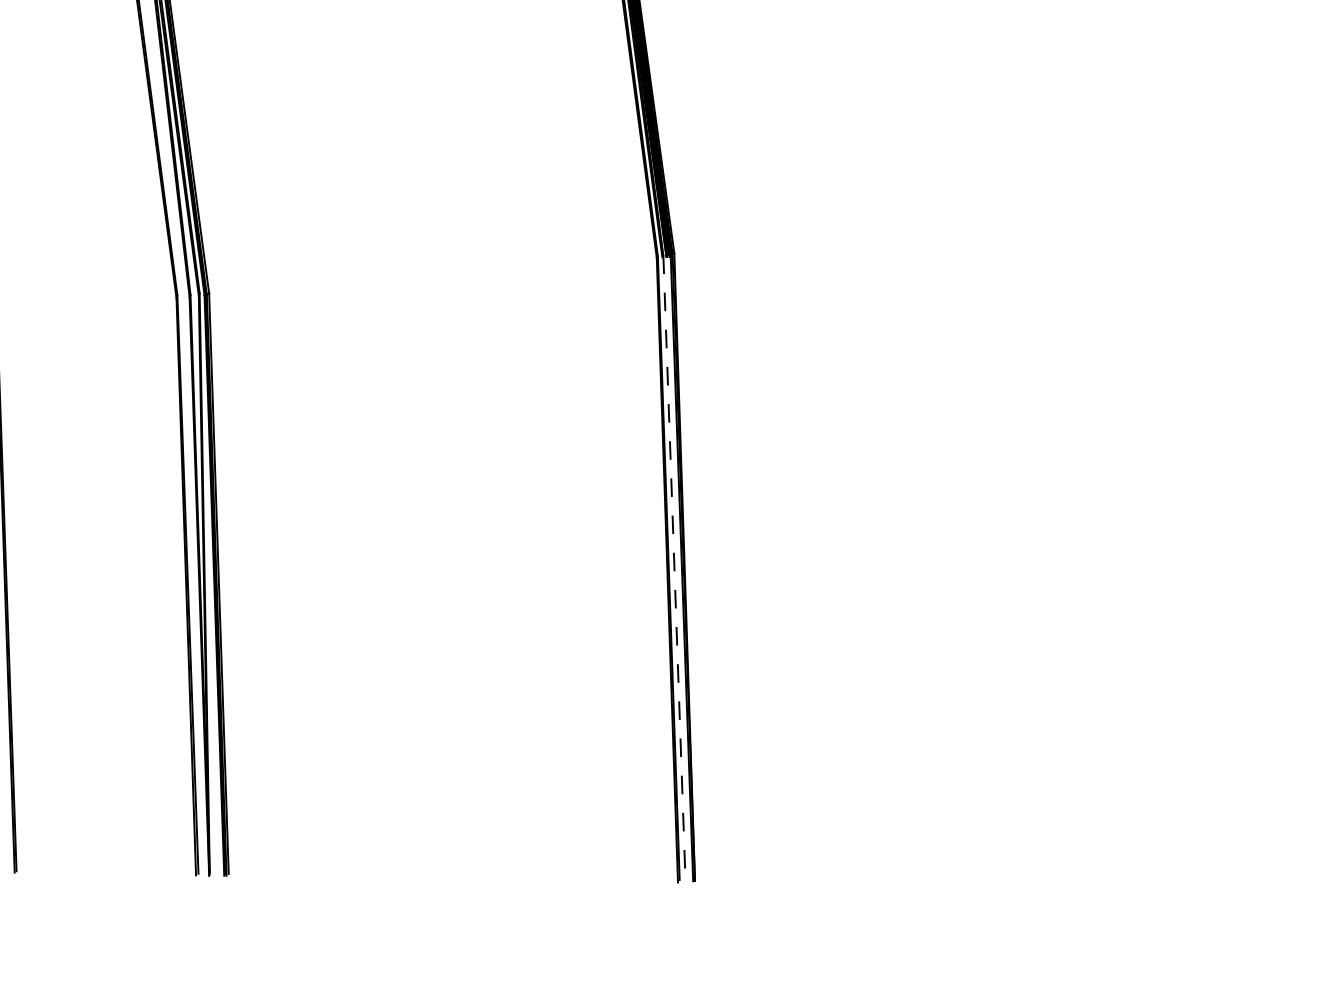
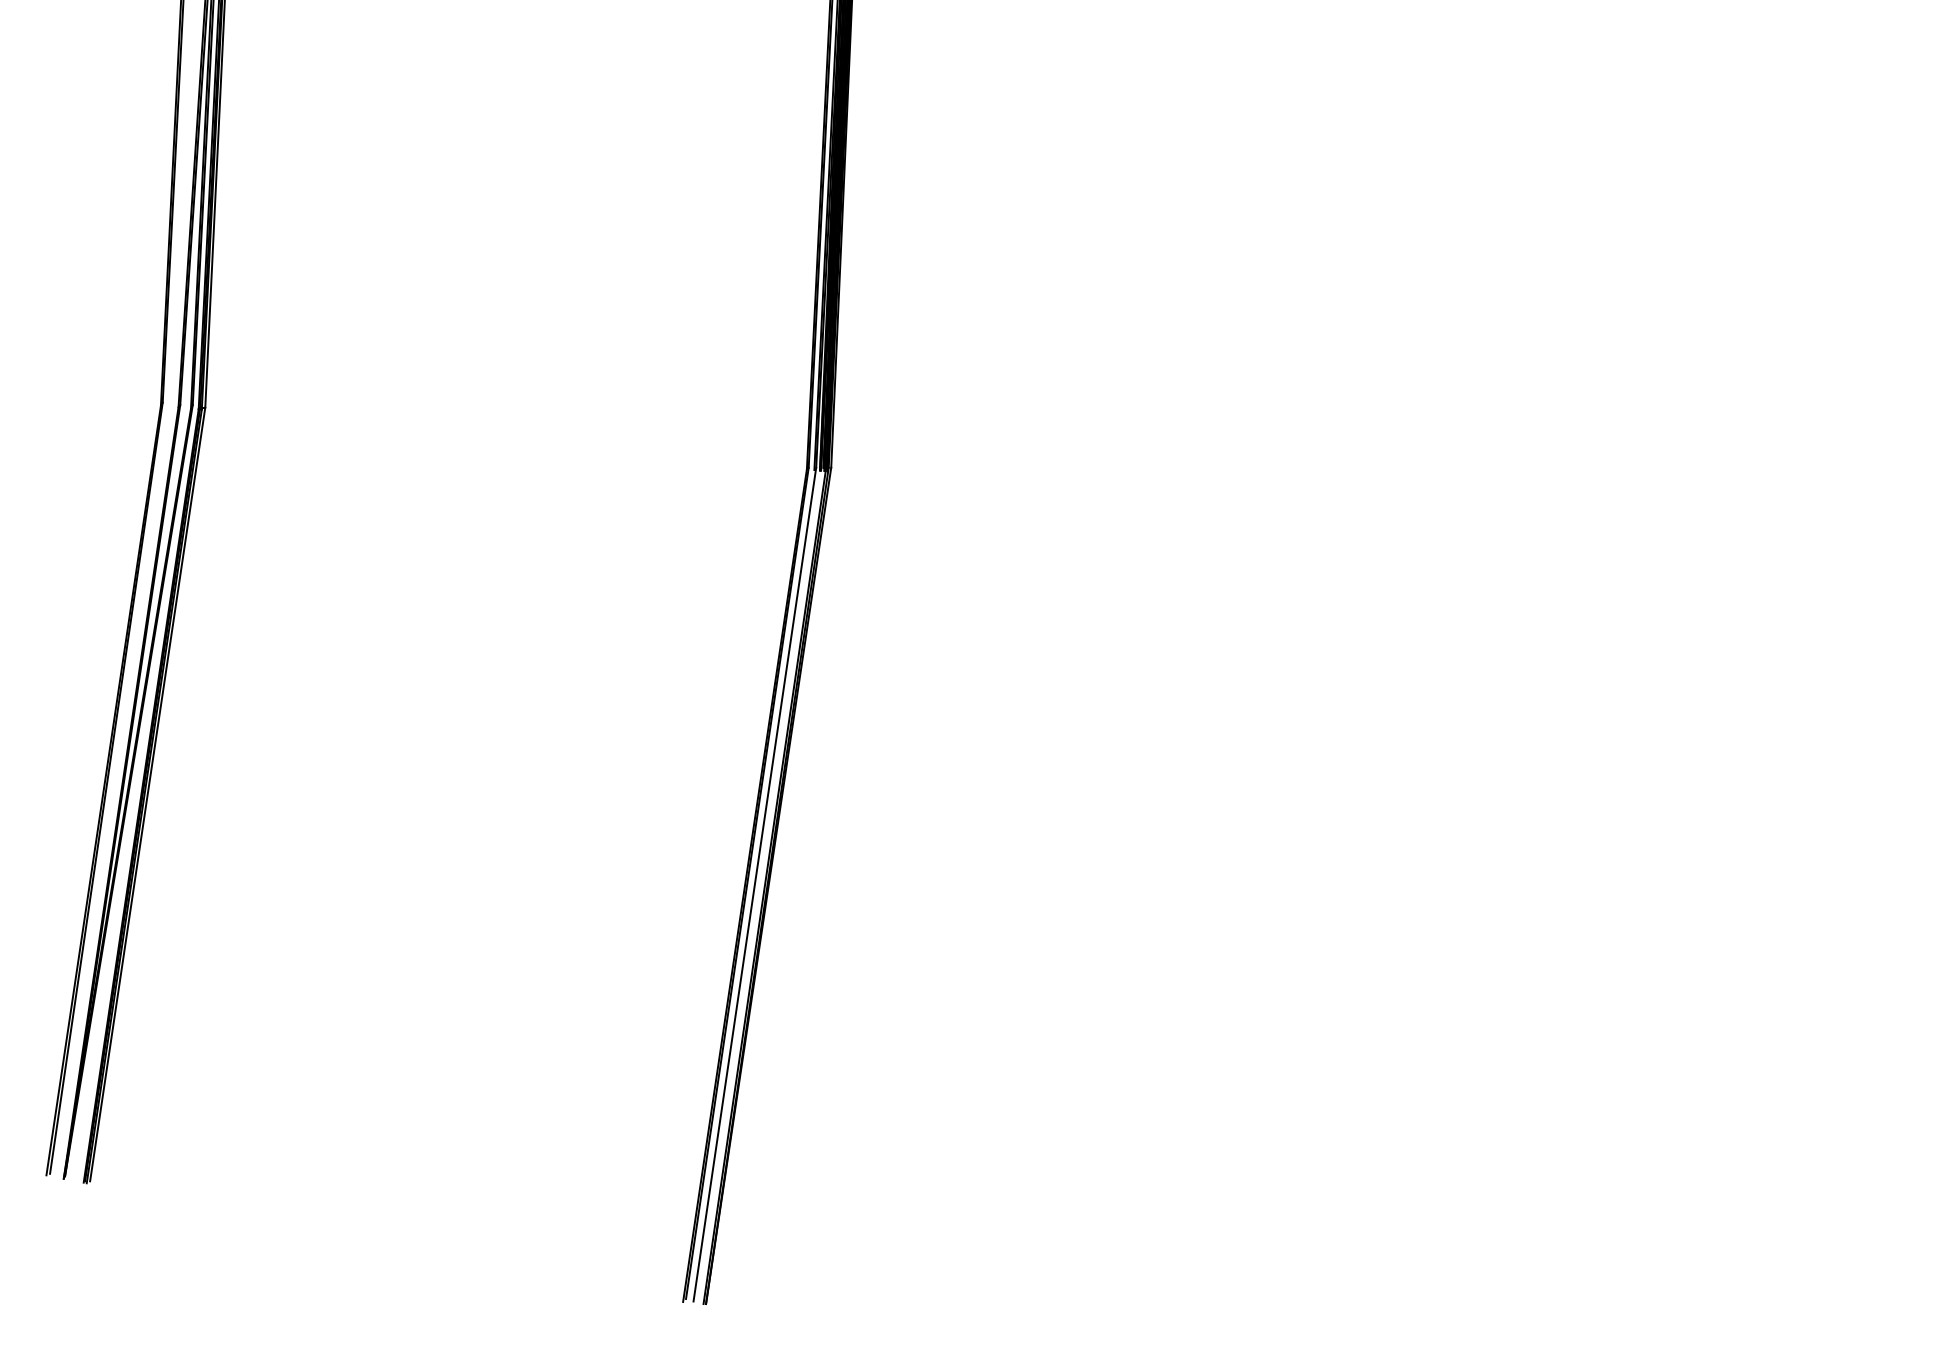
line: (674, 568) -> (754, 885), dashed -> solid

